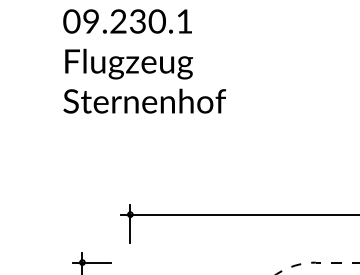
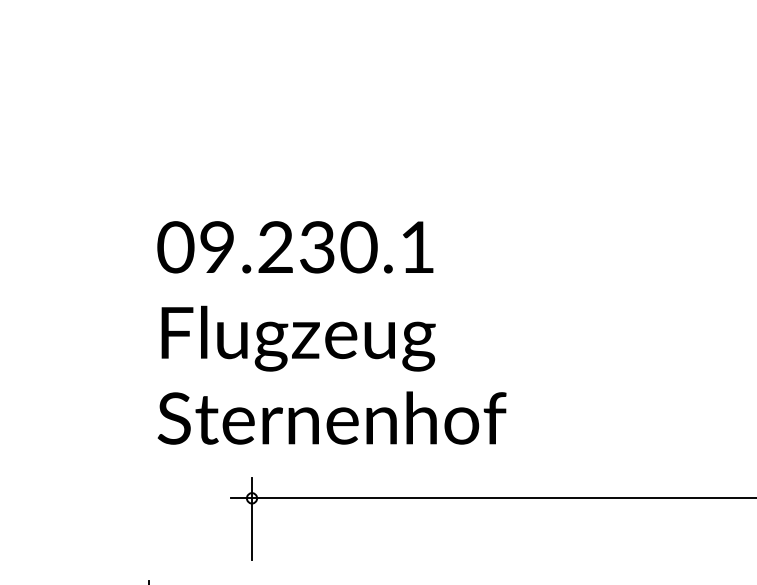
text: (144, 61) -> (331, 333), moved

